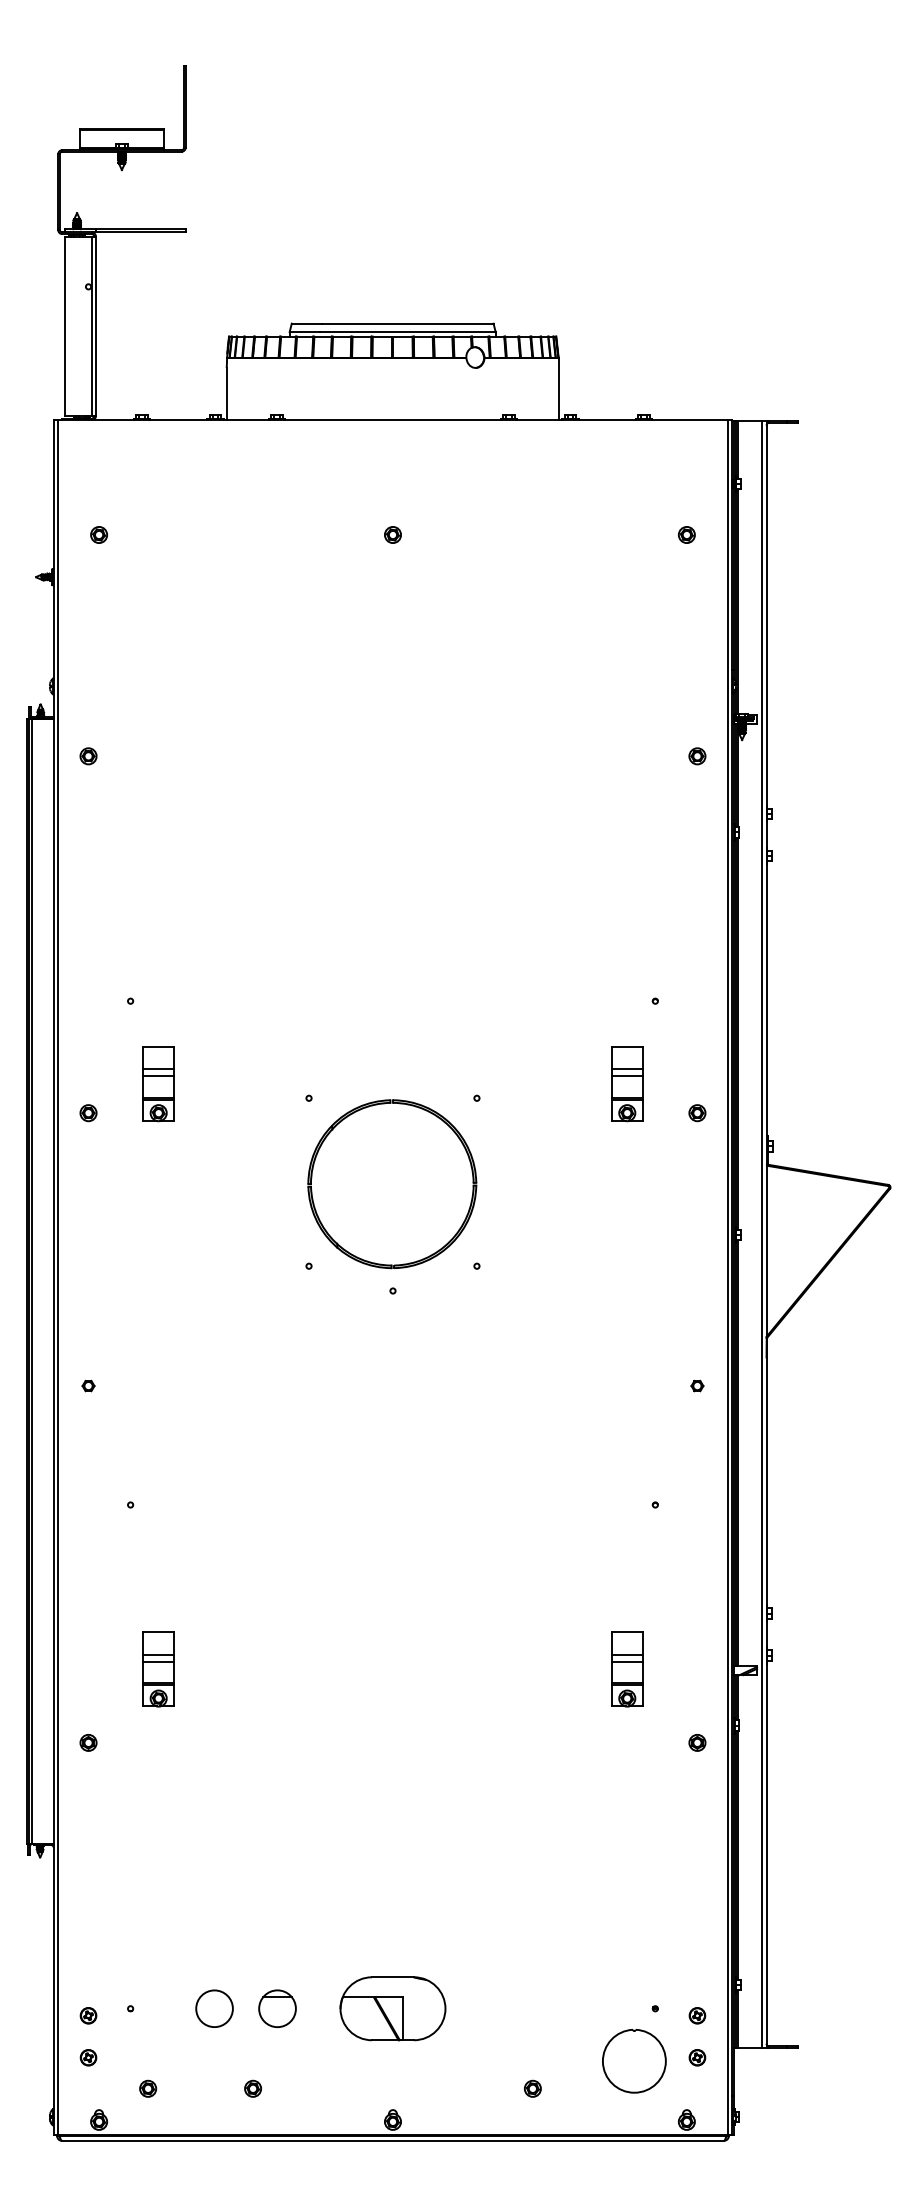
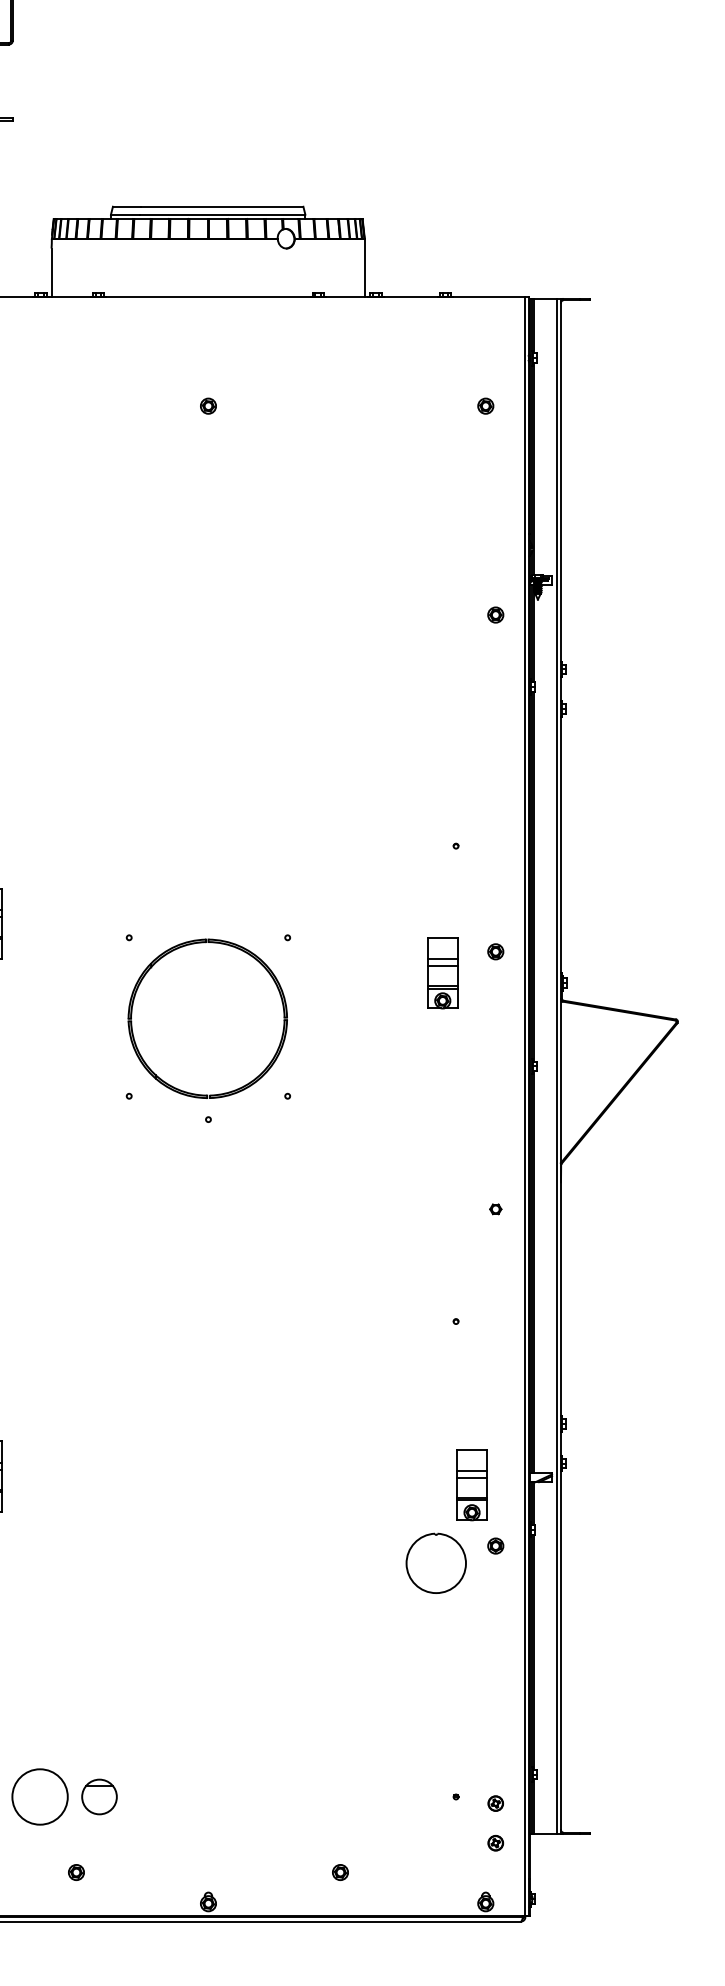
part: (627, 1084) -> (442, 973), moved
part: (627, 1669) -> (472, 1485), moved
circle: (214, 2008) -> (40, 1796), size x1.6
part: (392, 2008) -> (208, 1796), removed
part: (634, 2060) -> (436, 1562), moved

